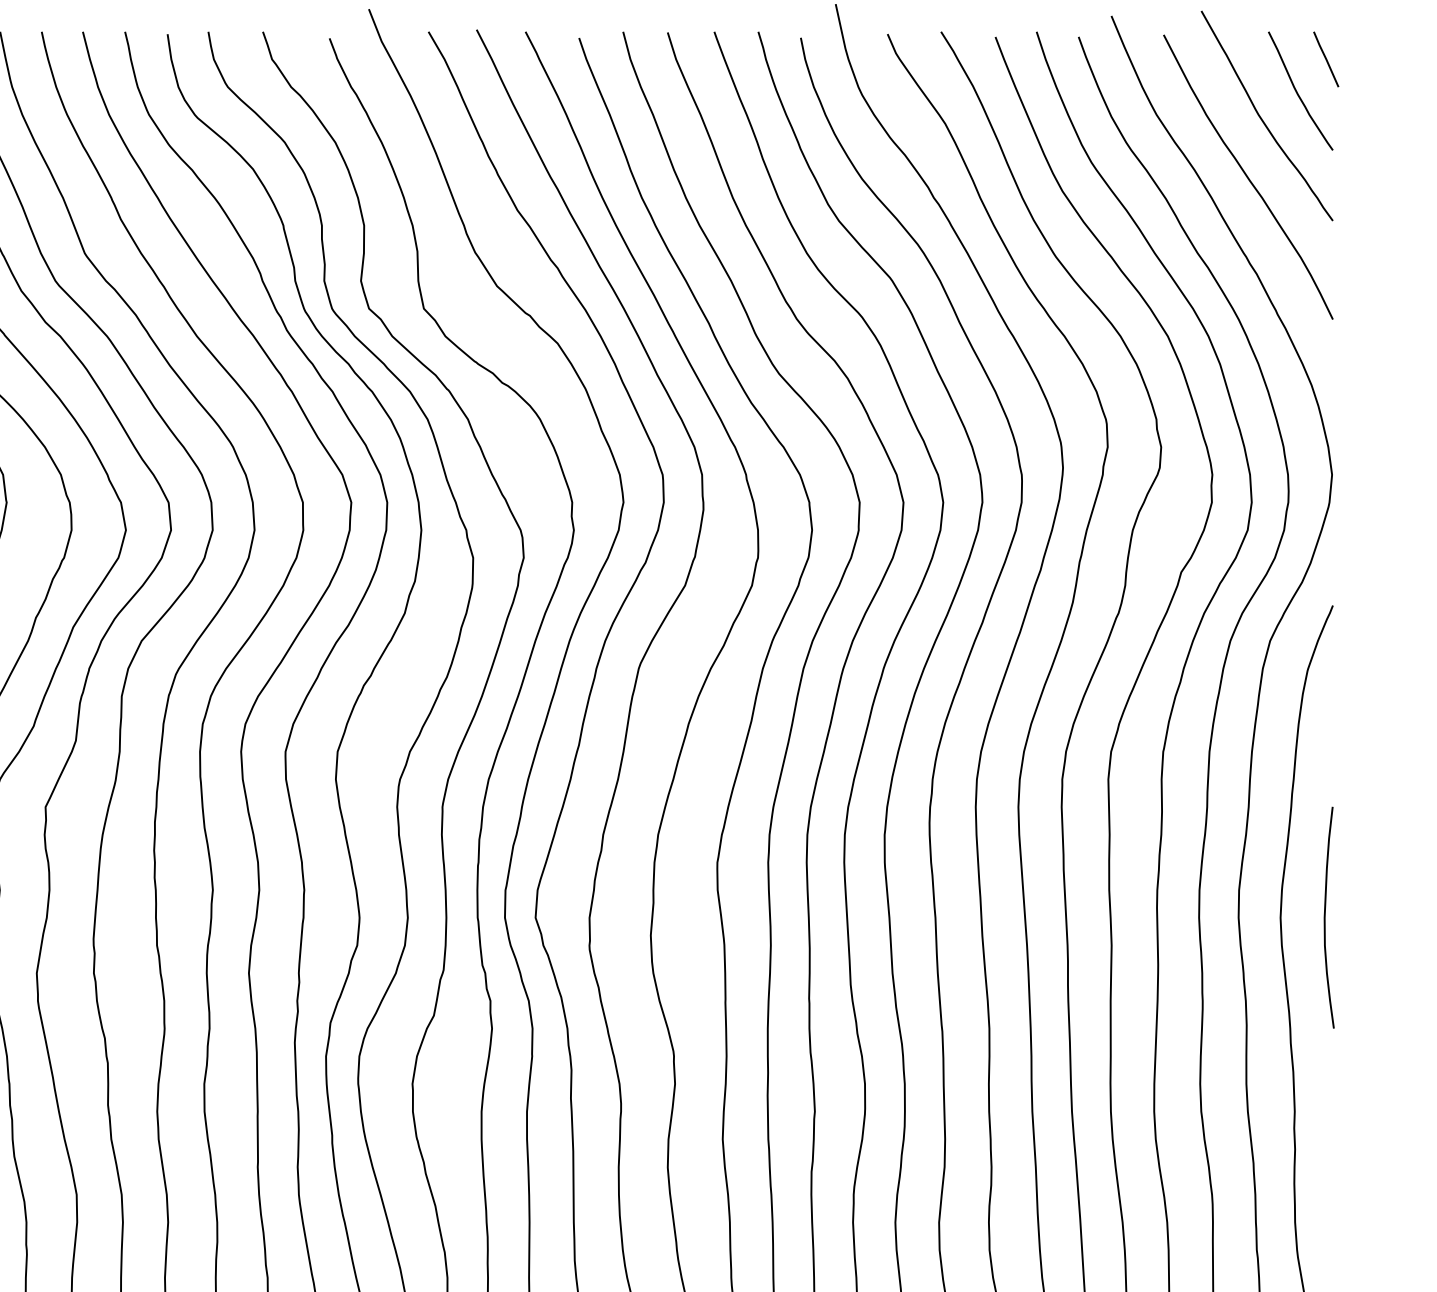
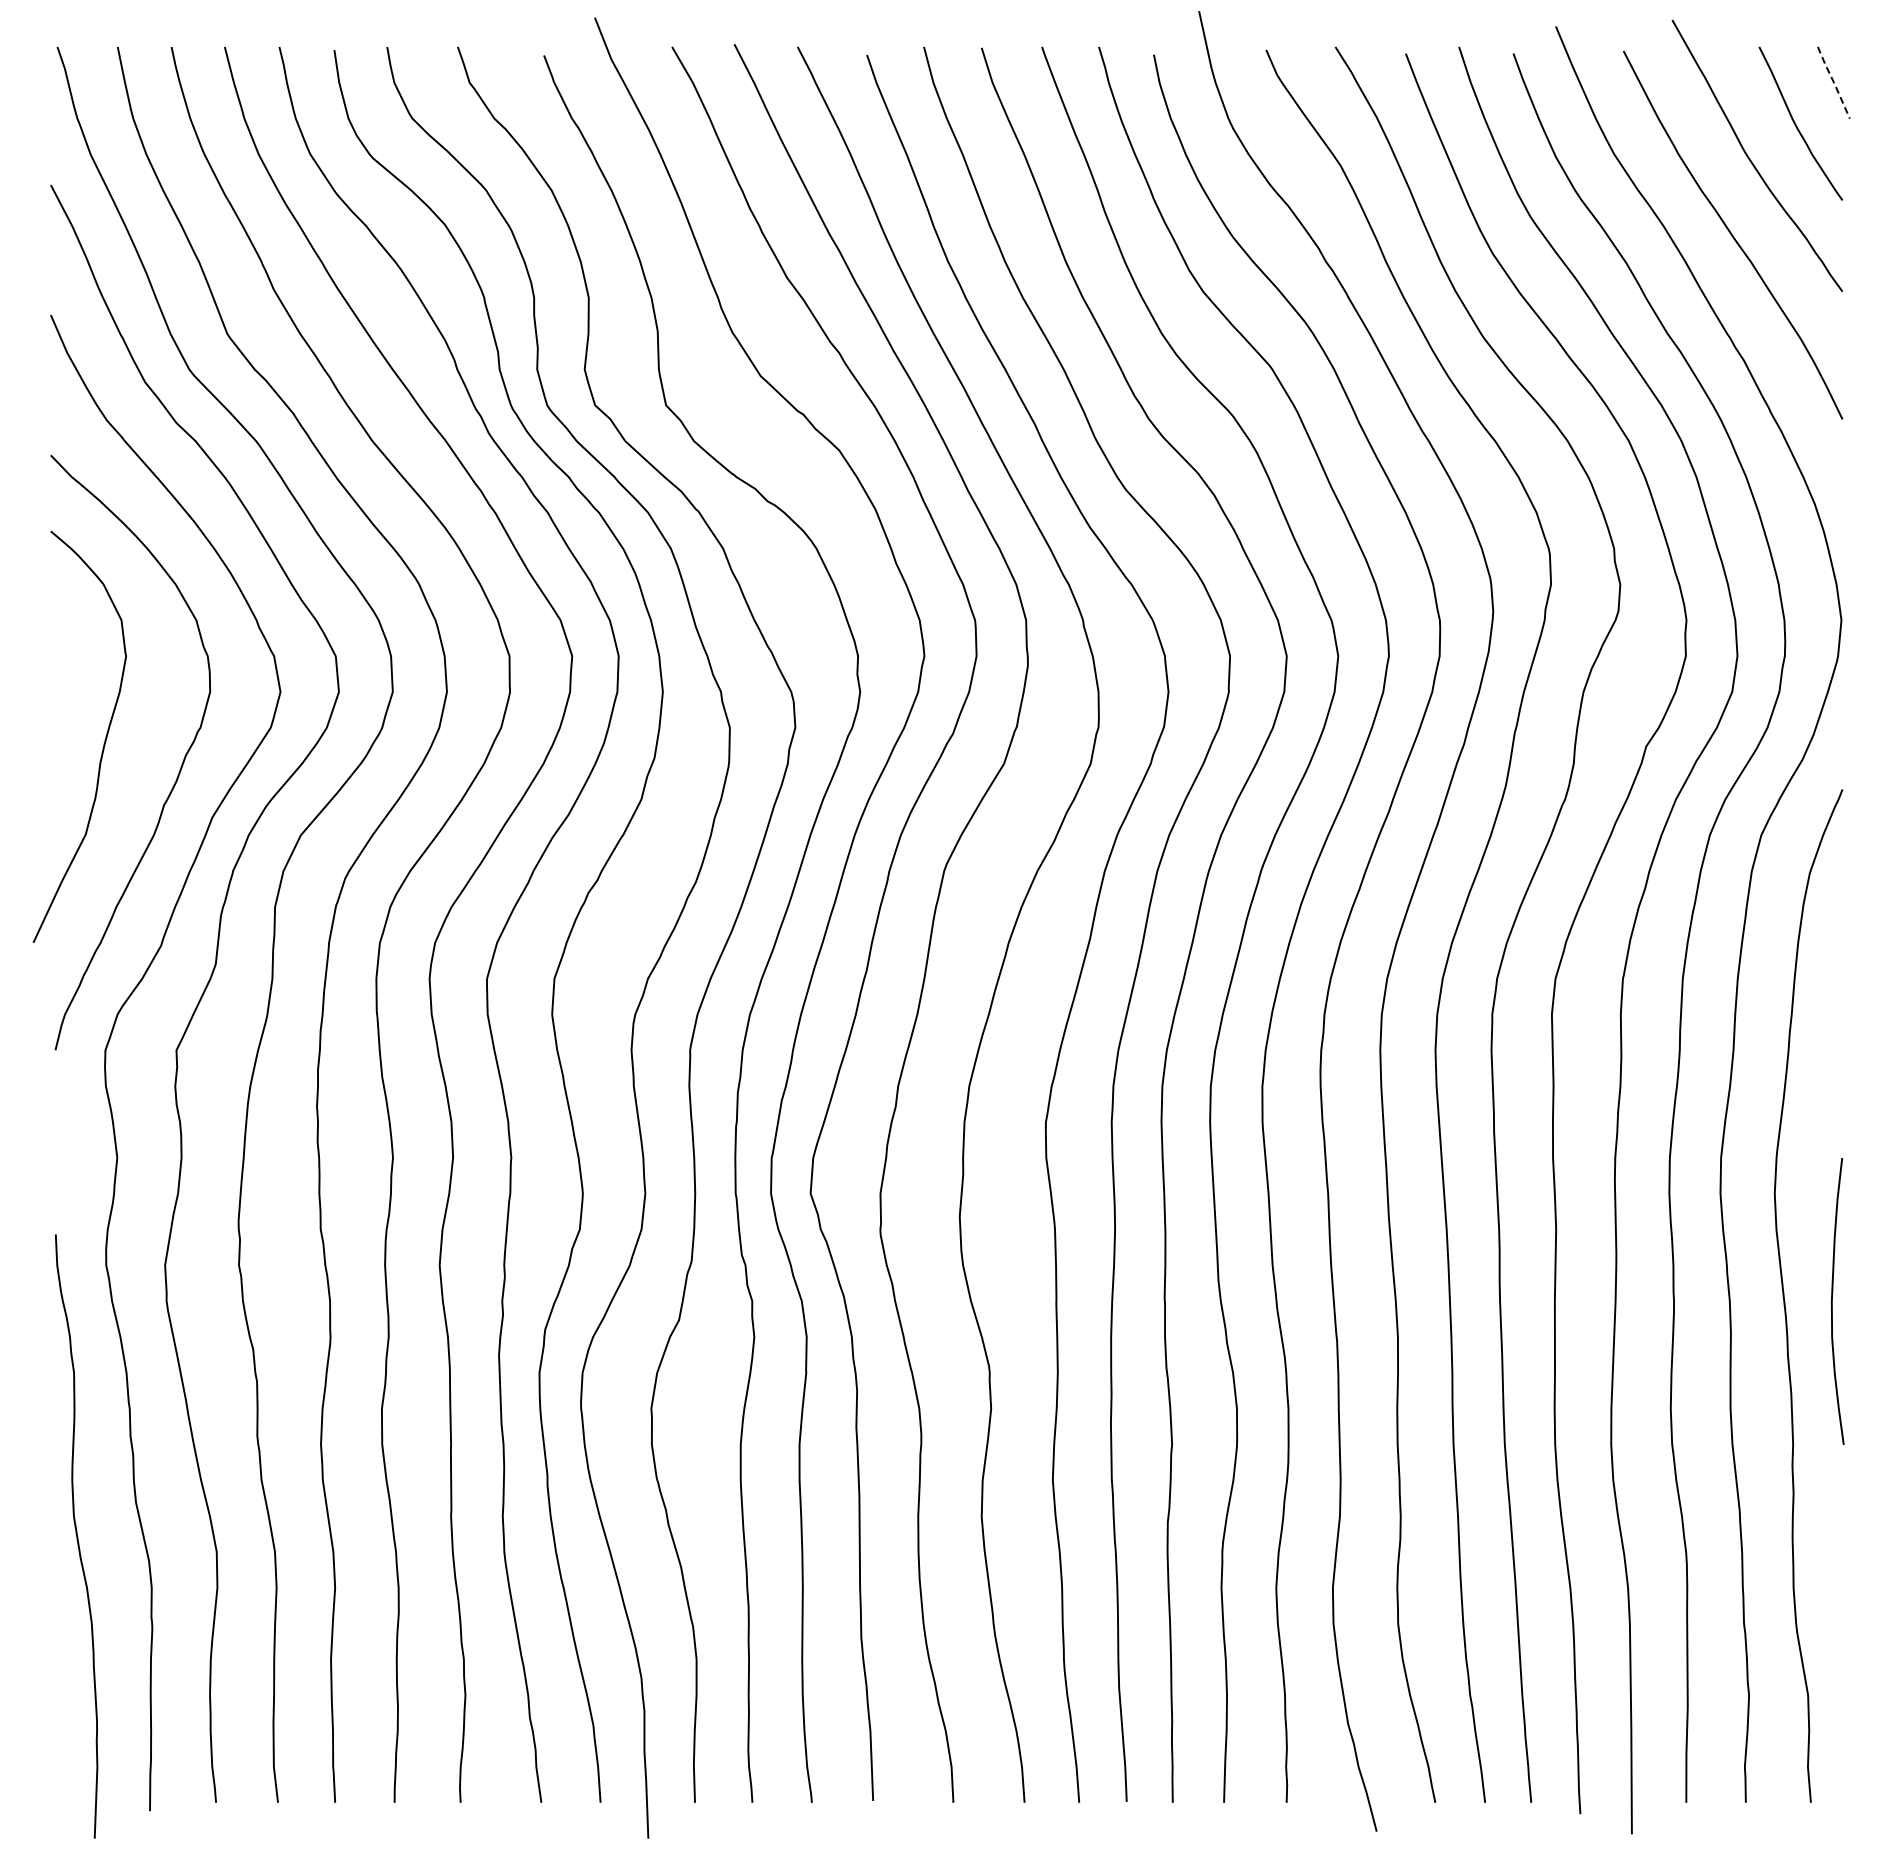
line: (1326, 59) -> (1834, 82), solid -> dashed
curve: (1325, 917) -> (1832, 1301), moved

